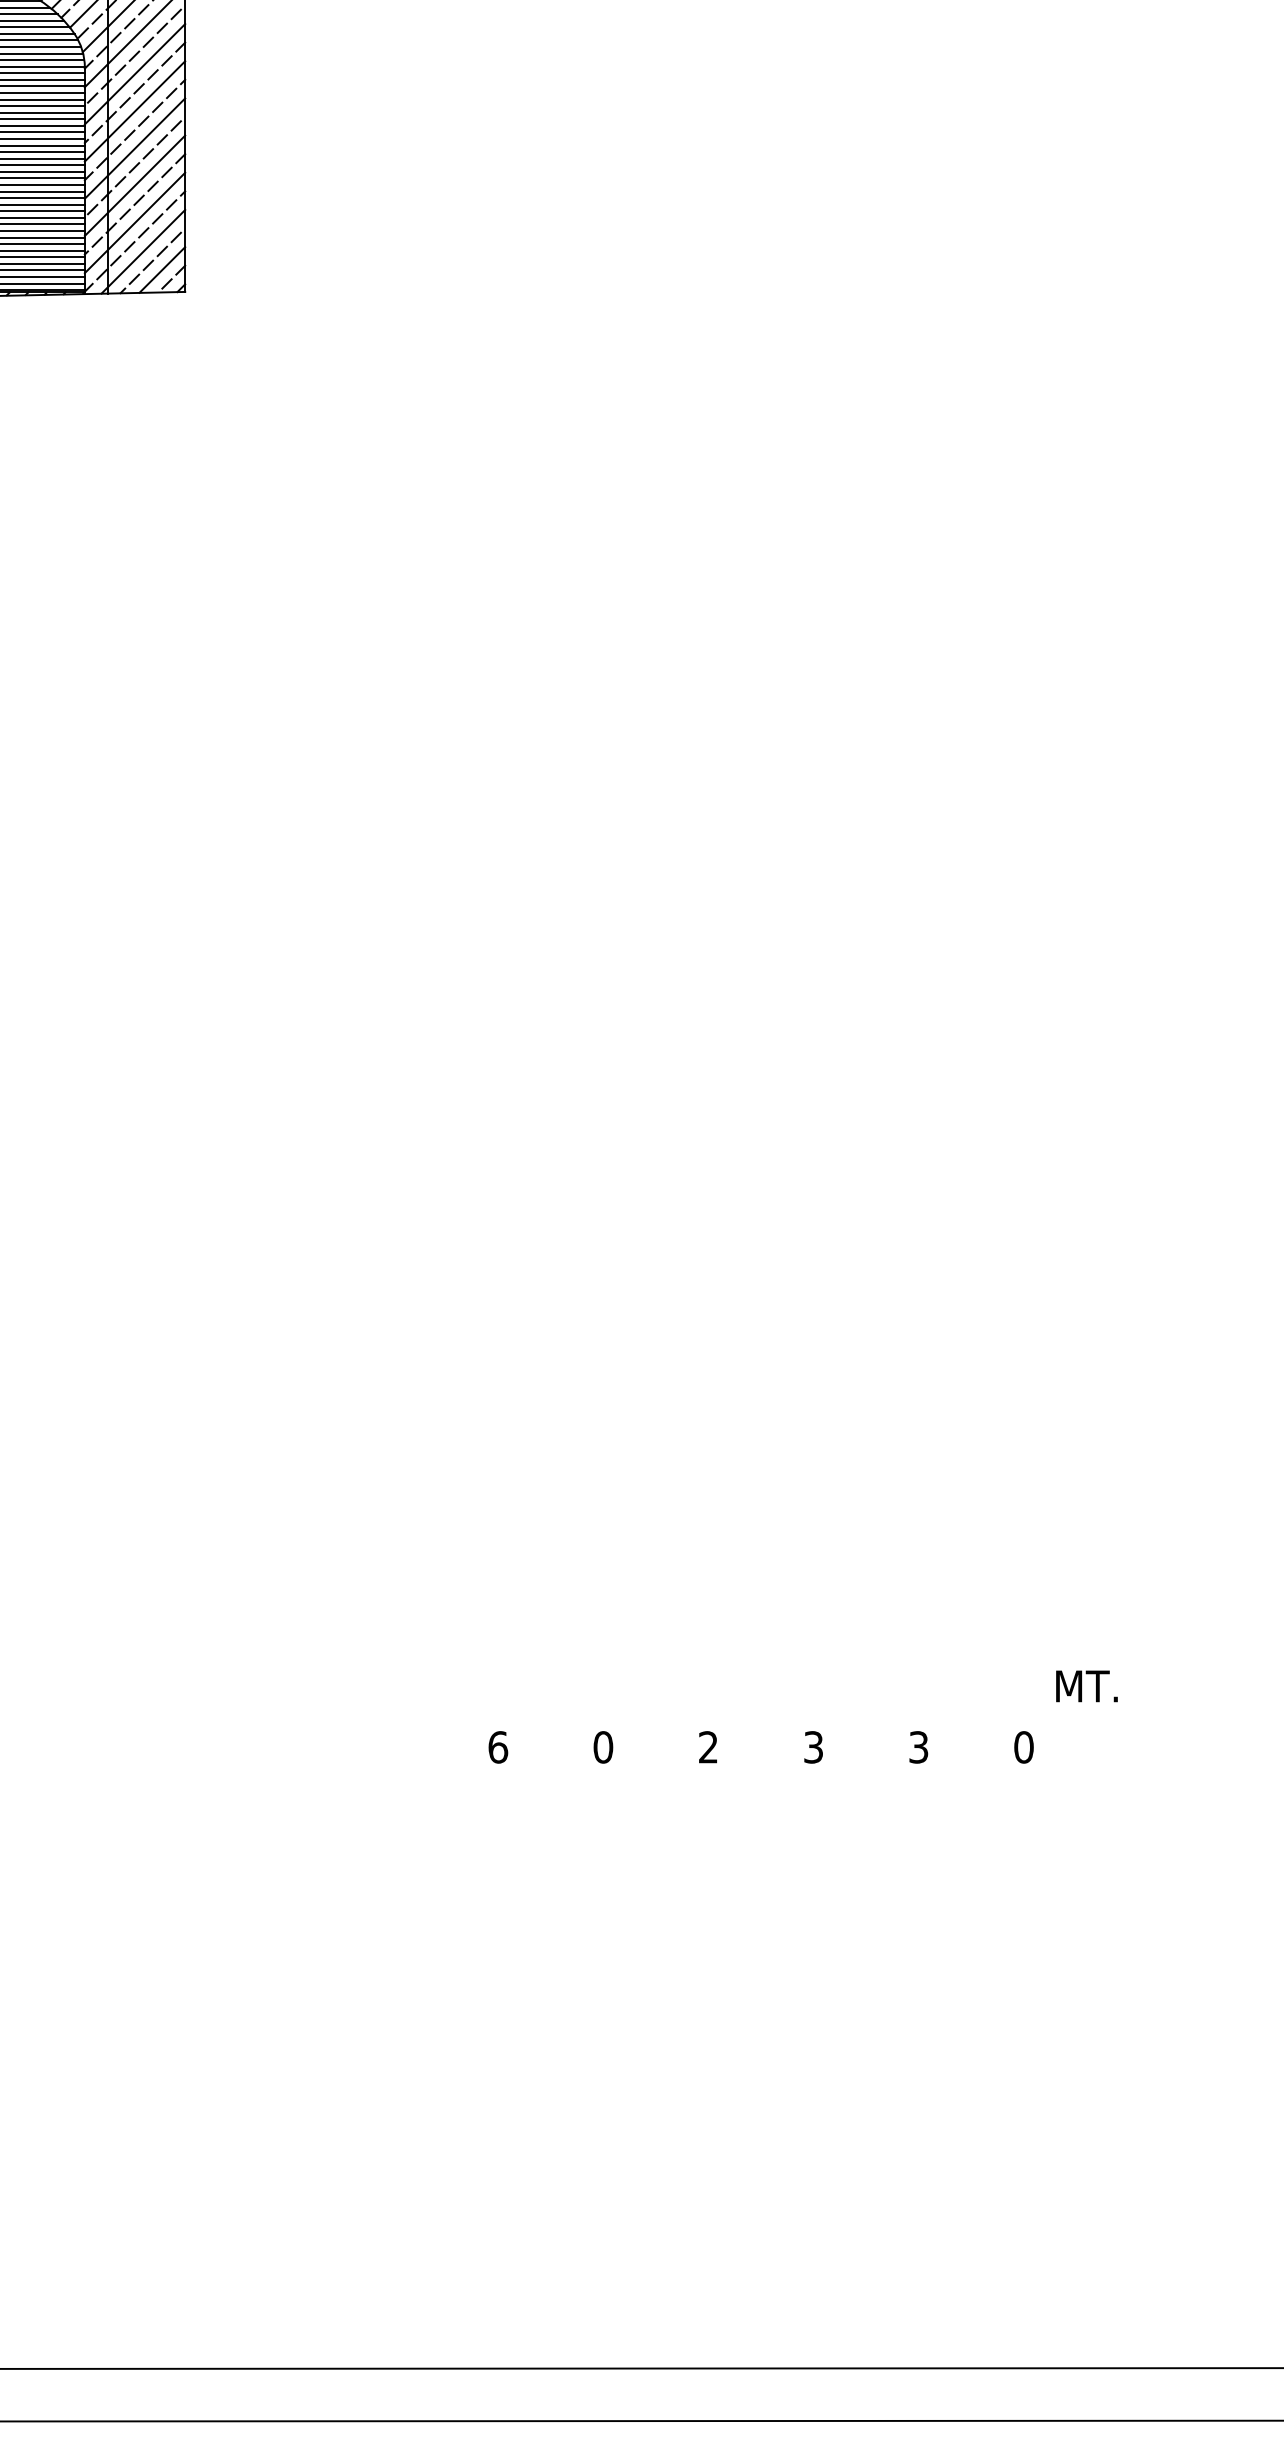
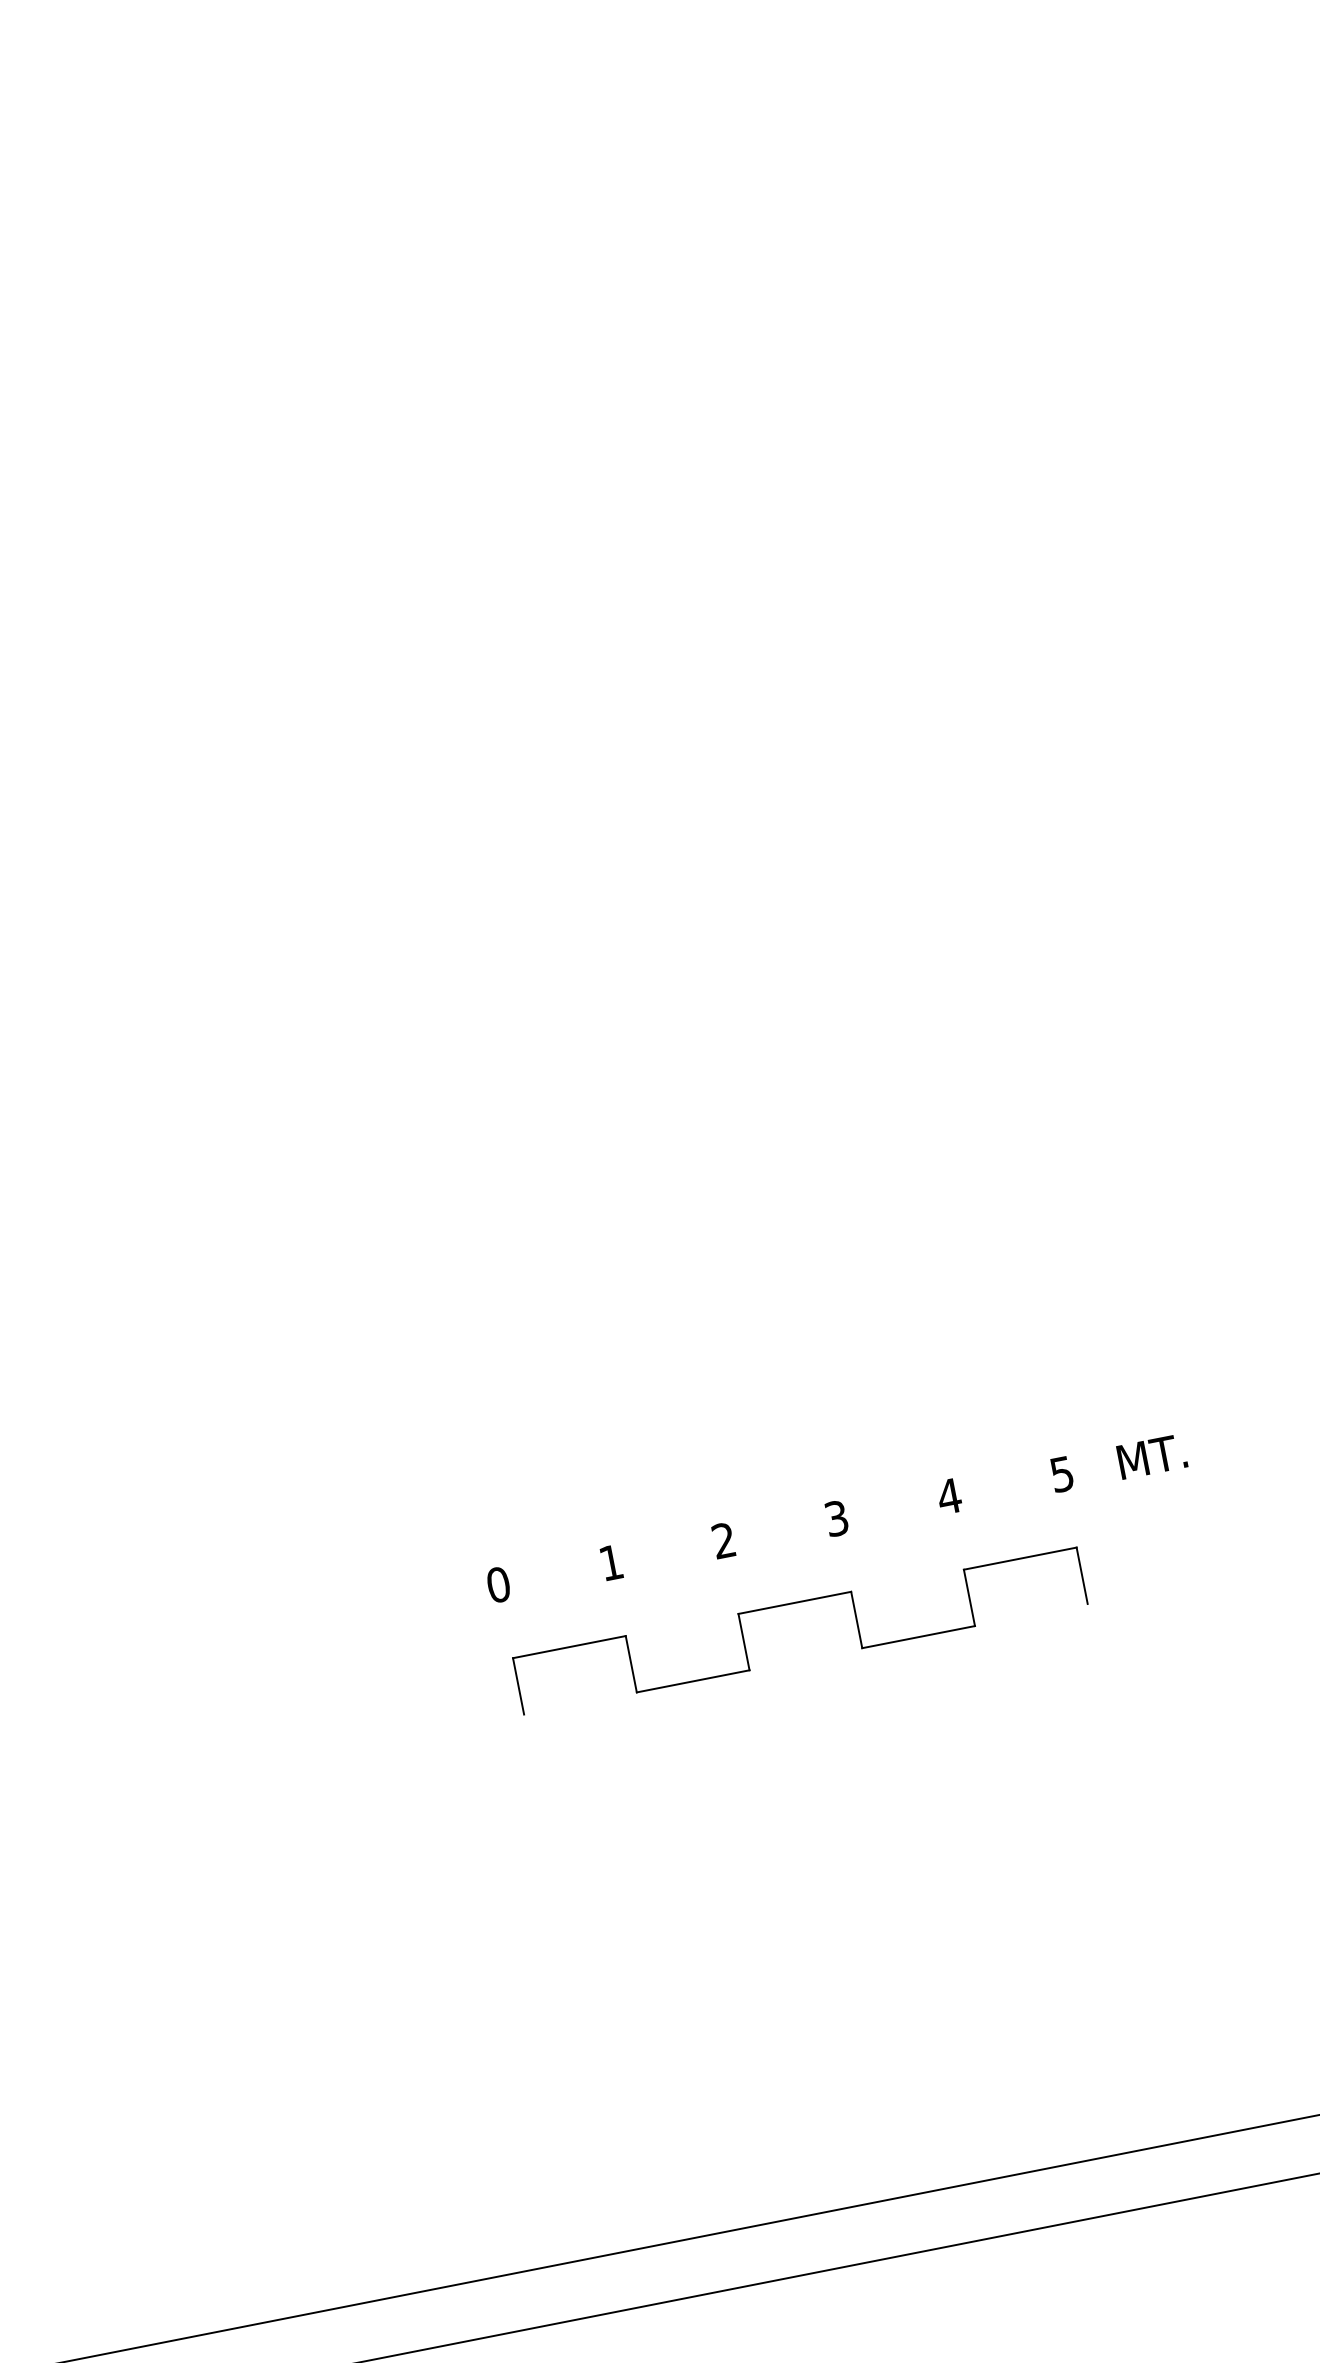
text: (1086, 1686) -> (1151, 1456), moved
text: (498, 1747) -> (498, 1584), 6 -> 0
text: (603, 1747) -> (611, 1562), 0 -> 1
text: (918, 1747) -> (949, 1496), 3 -> 4
text: (1023, 1747) -> (1061, 1474), 0 -> 5
part: (760, 1816) -> (794, 1603), added

